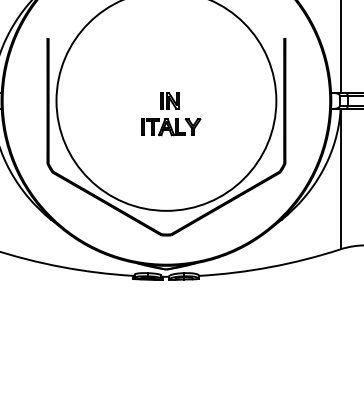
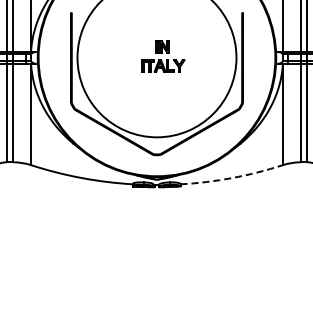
part: (171, 114) -> (163, 56), moved
arc: (270, 267) -> (232, 178), solid -> dashed

